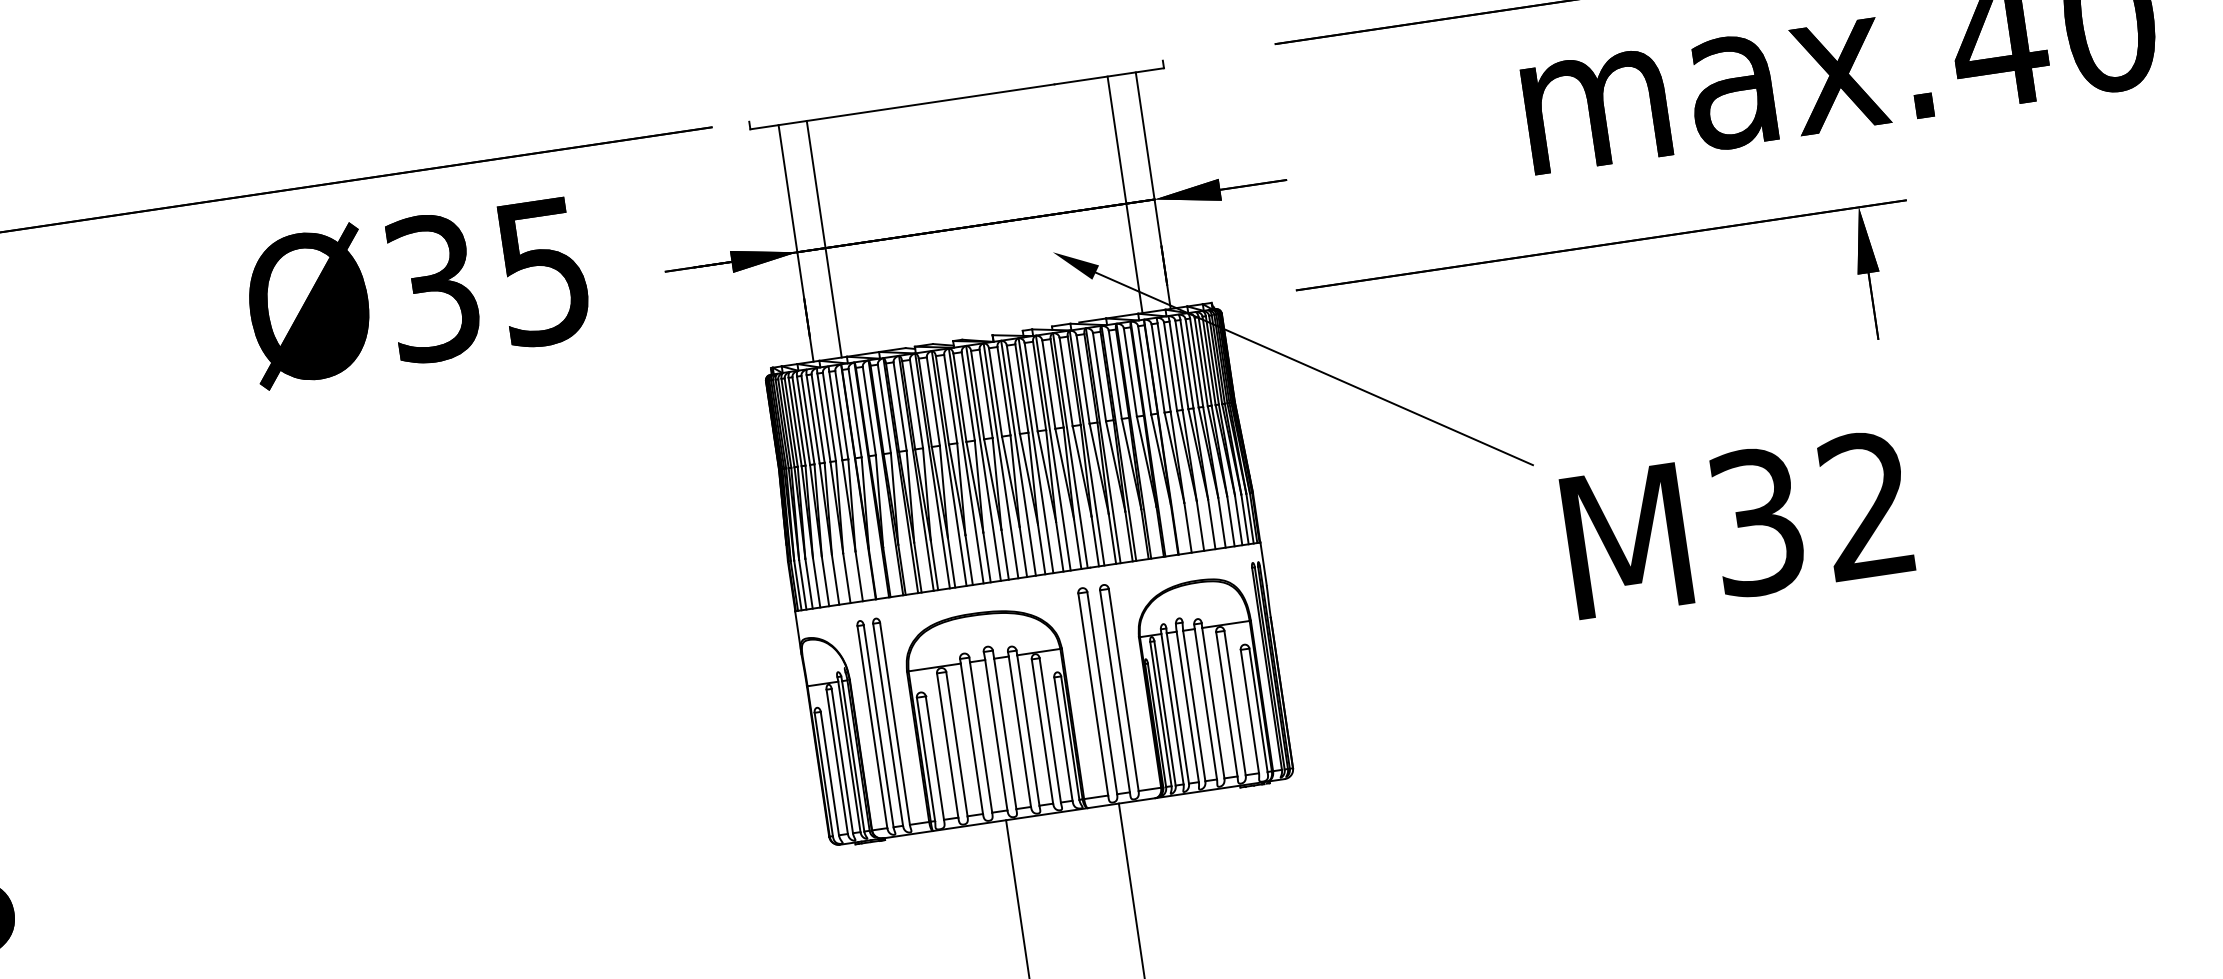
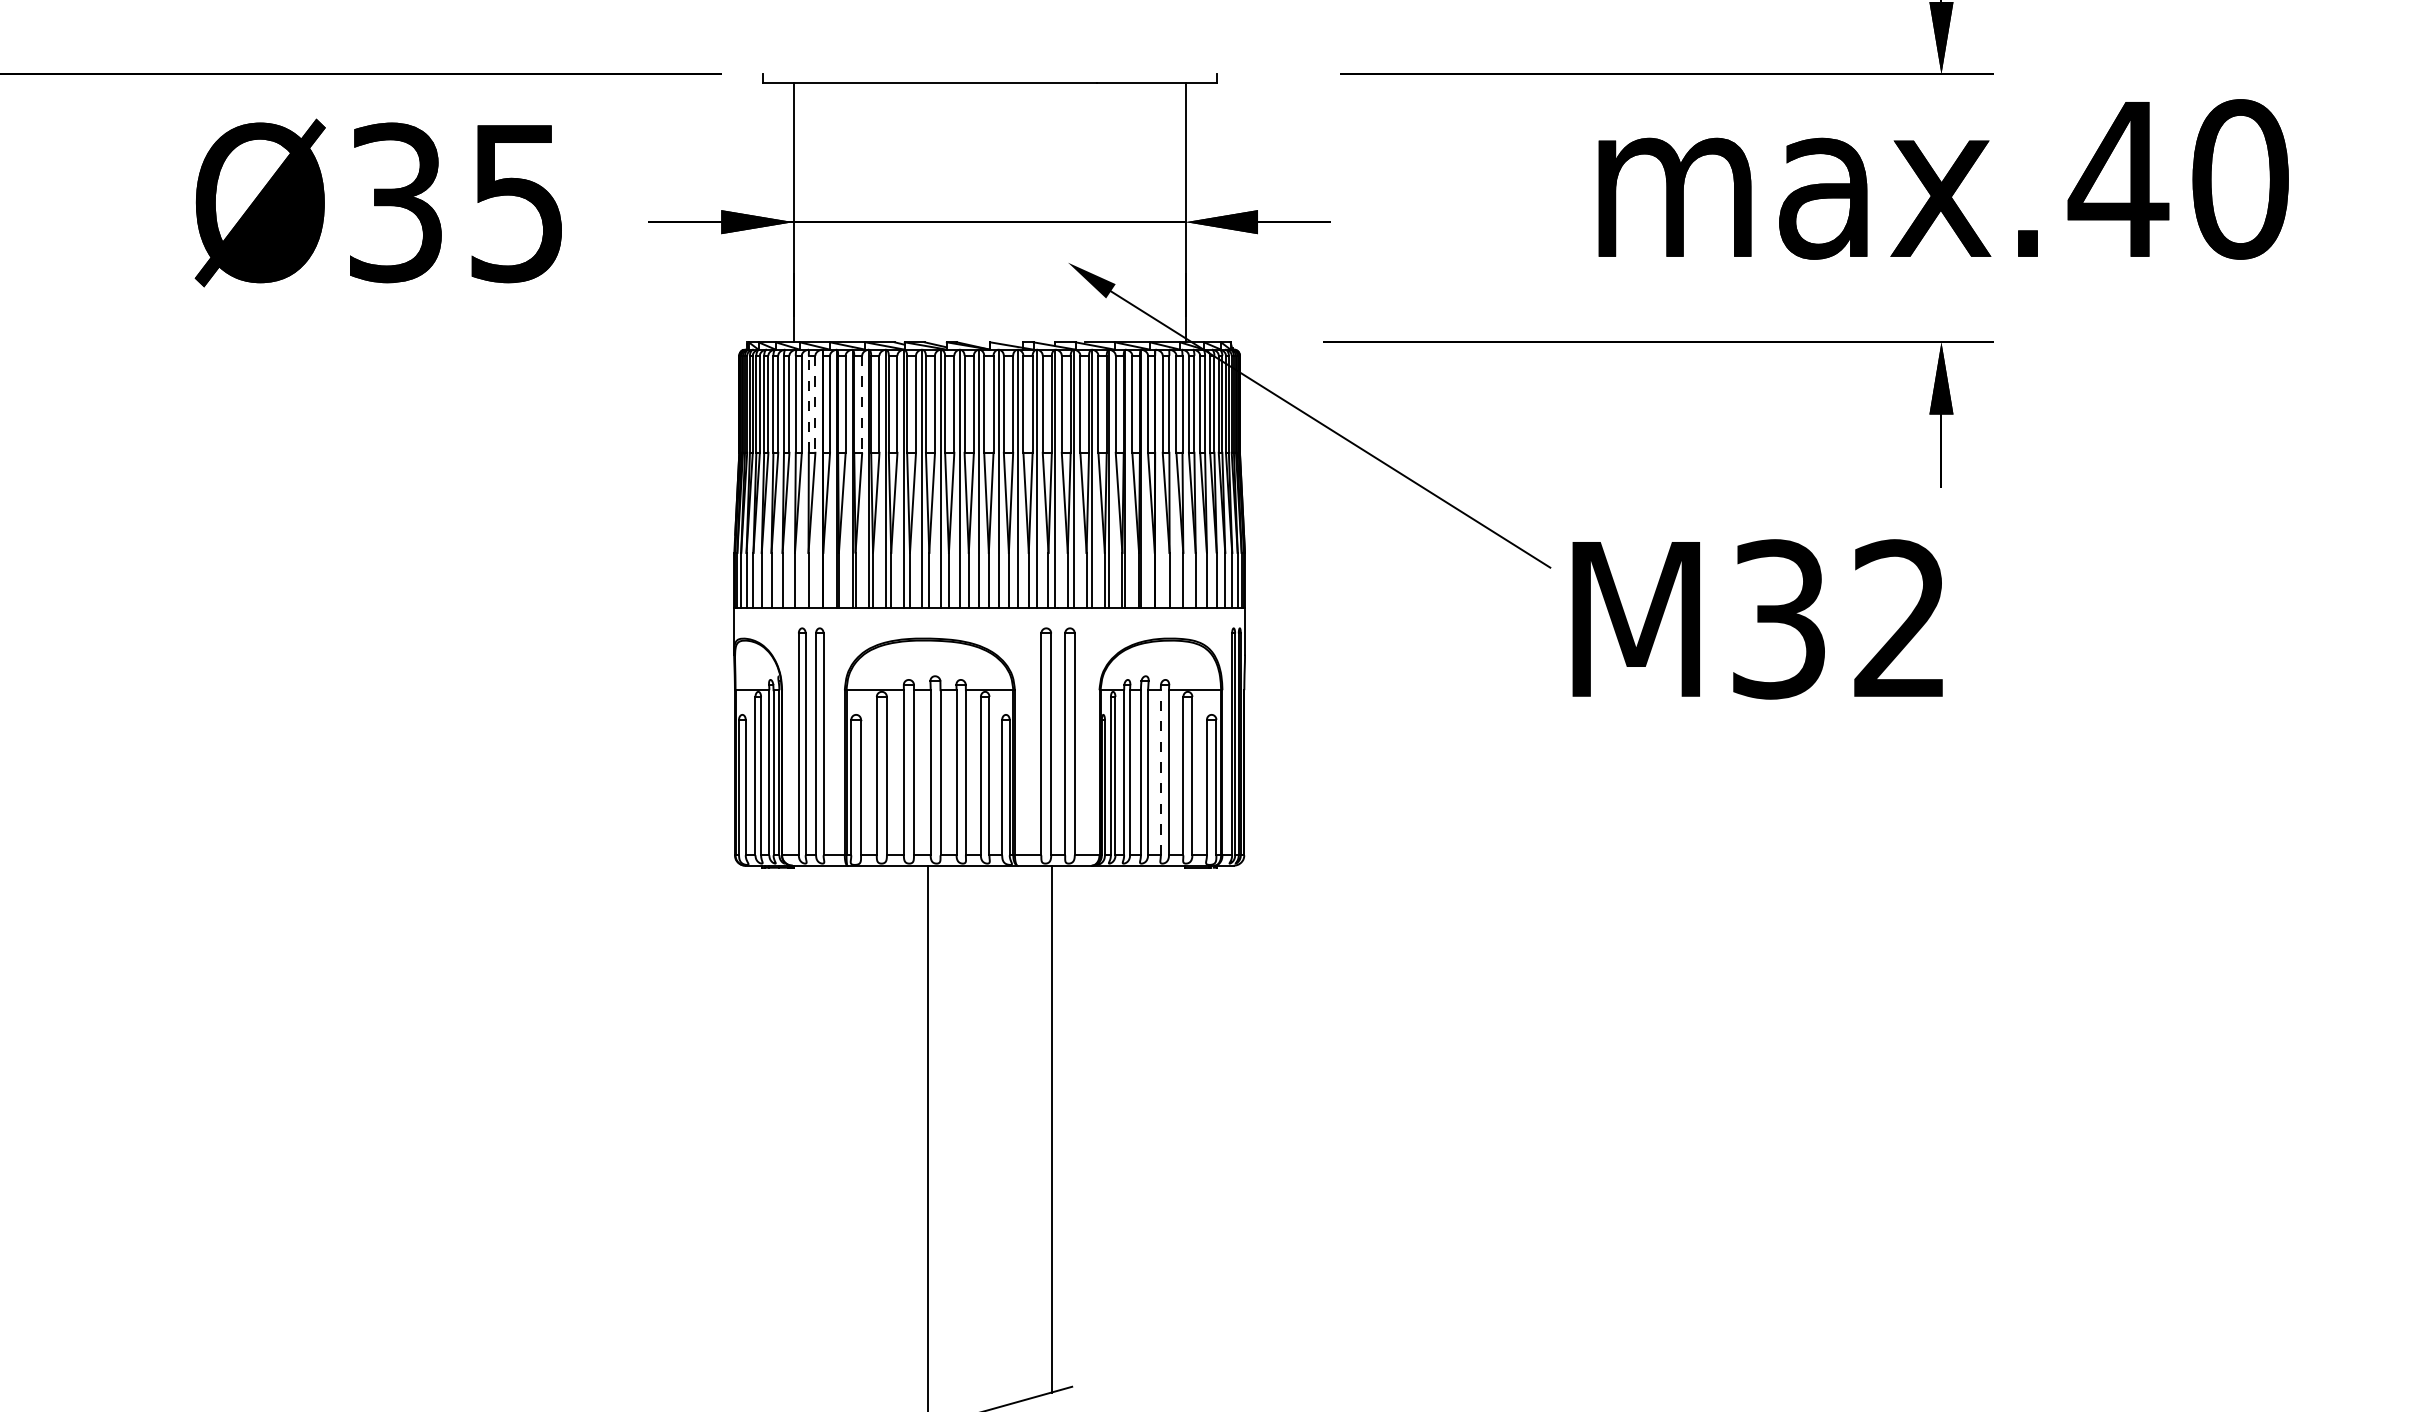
line: (1124, 194) -> (1154, 212), removed
line: (824, 239) -> (824, 212), removed
line: (884, 409) -> (862, 404), solid -> dashed
line: (841, 415) -> (815, 404), solid -> dashed
line: (835, 416) -> (808, 404), solid -> dashed
text: (1737, 525) -> (1757, 619), moved
line: (1205, 704) -> (1160, 772), solid -> dashed

